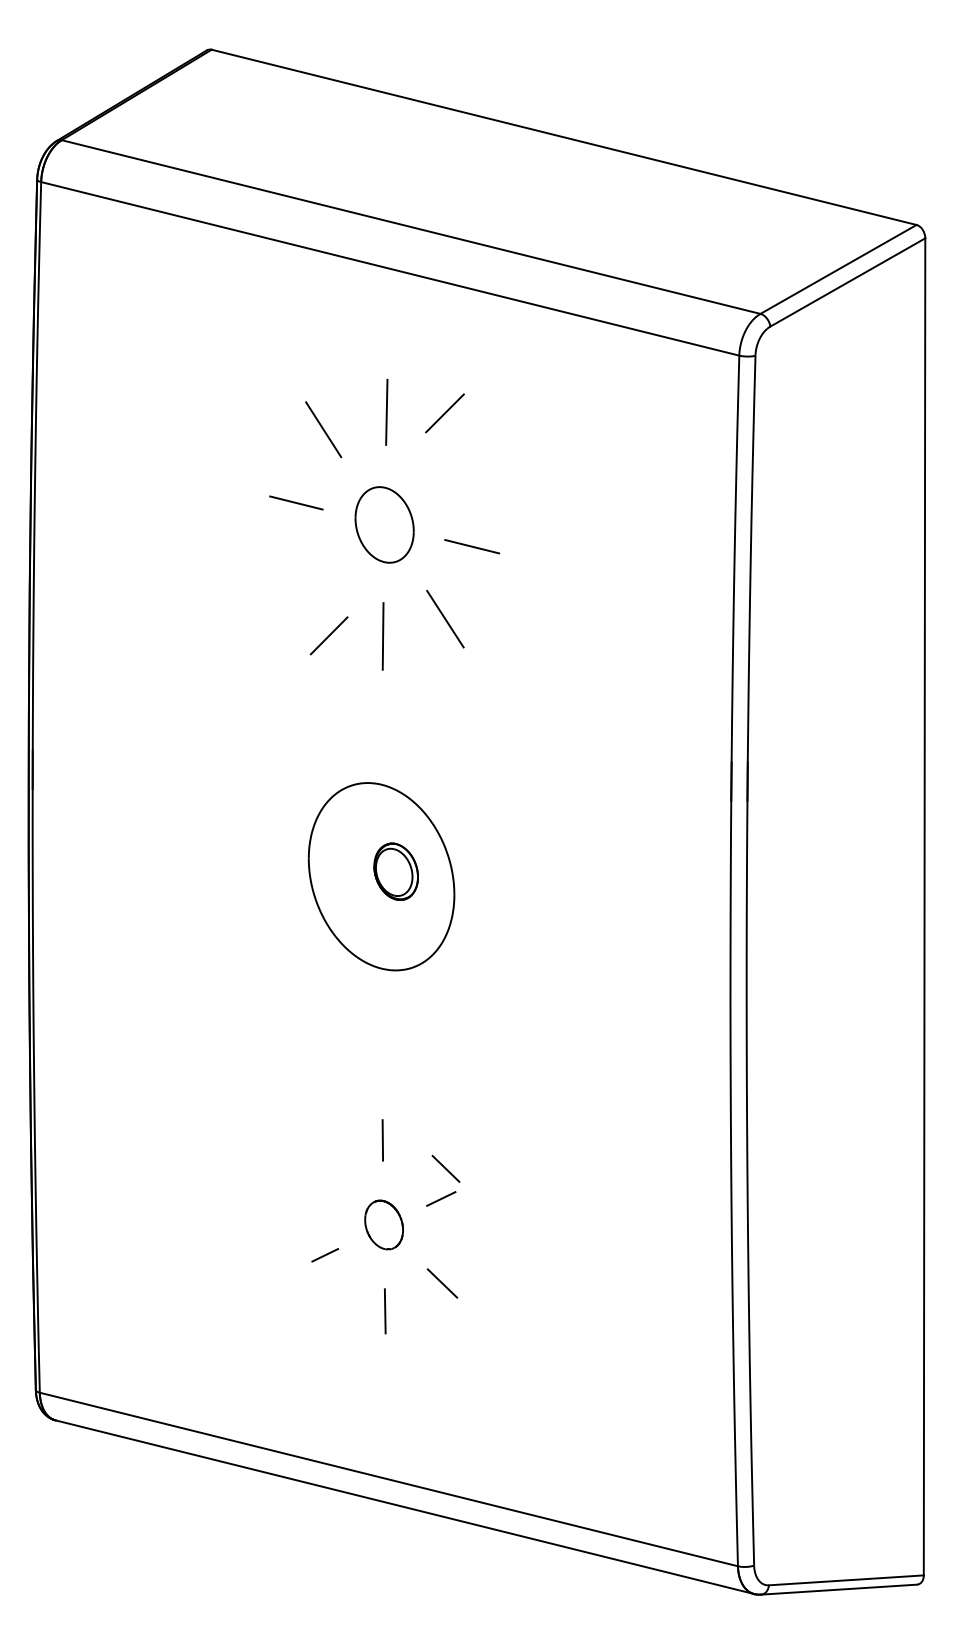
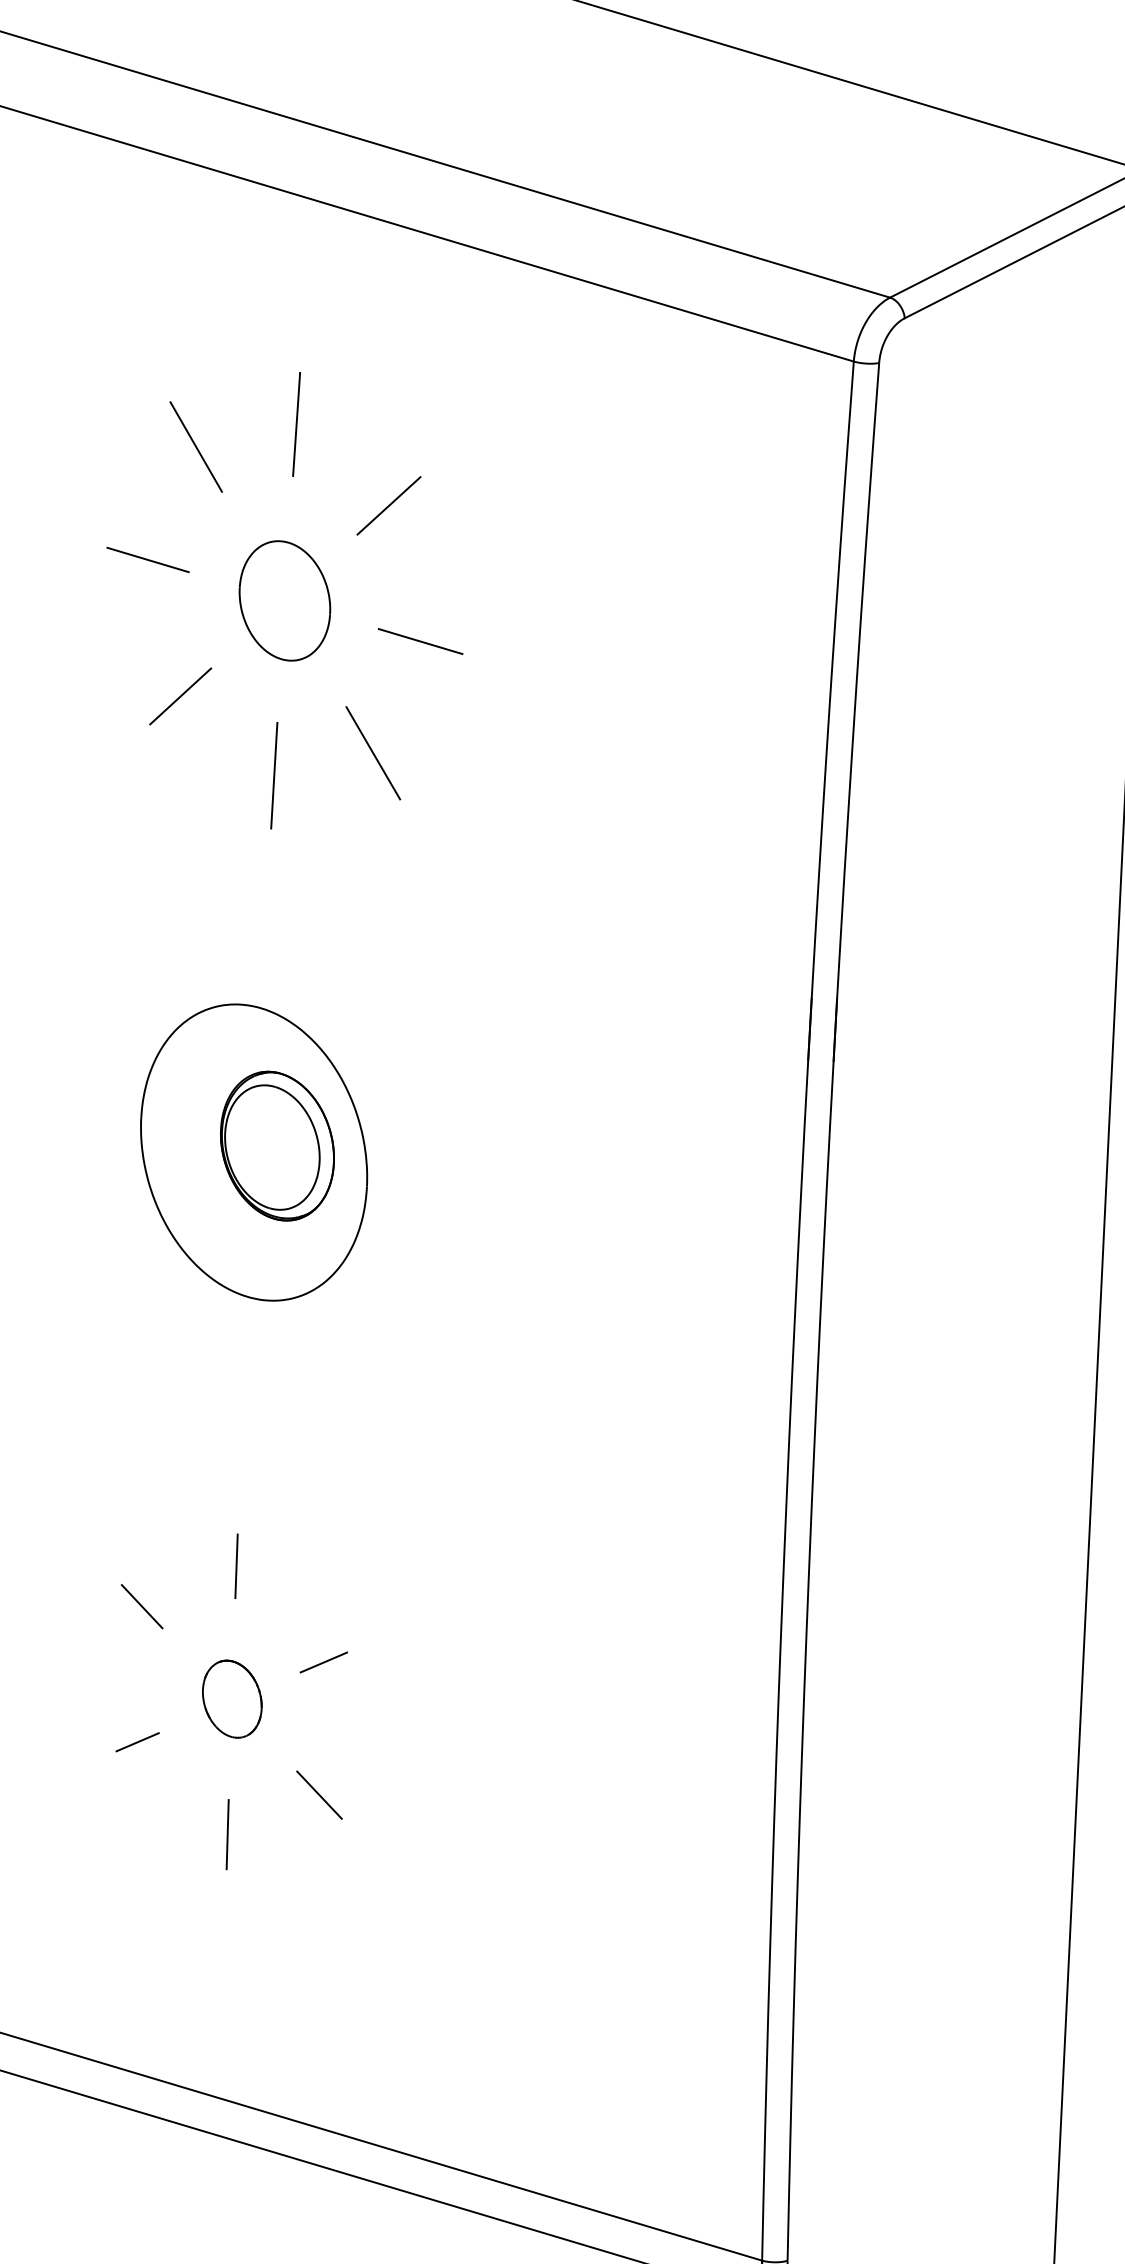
line: (444, 413) -> (388, 506), moved
line: (328, 635) -> (179, 695), moved
part: (395, 871) -> (276, 1145), size x1.67
line: (445, 1168) -> (141, 1605), moved

